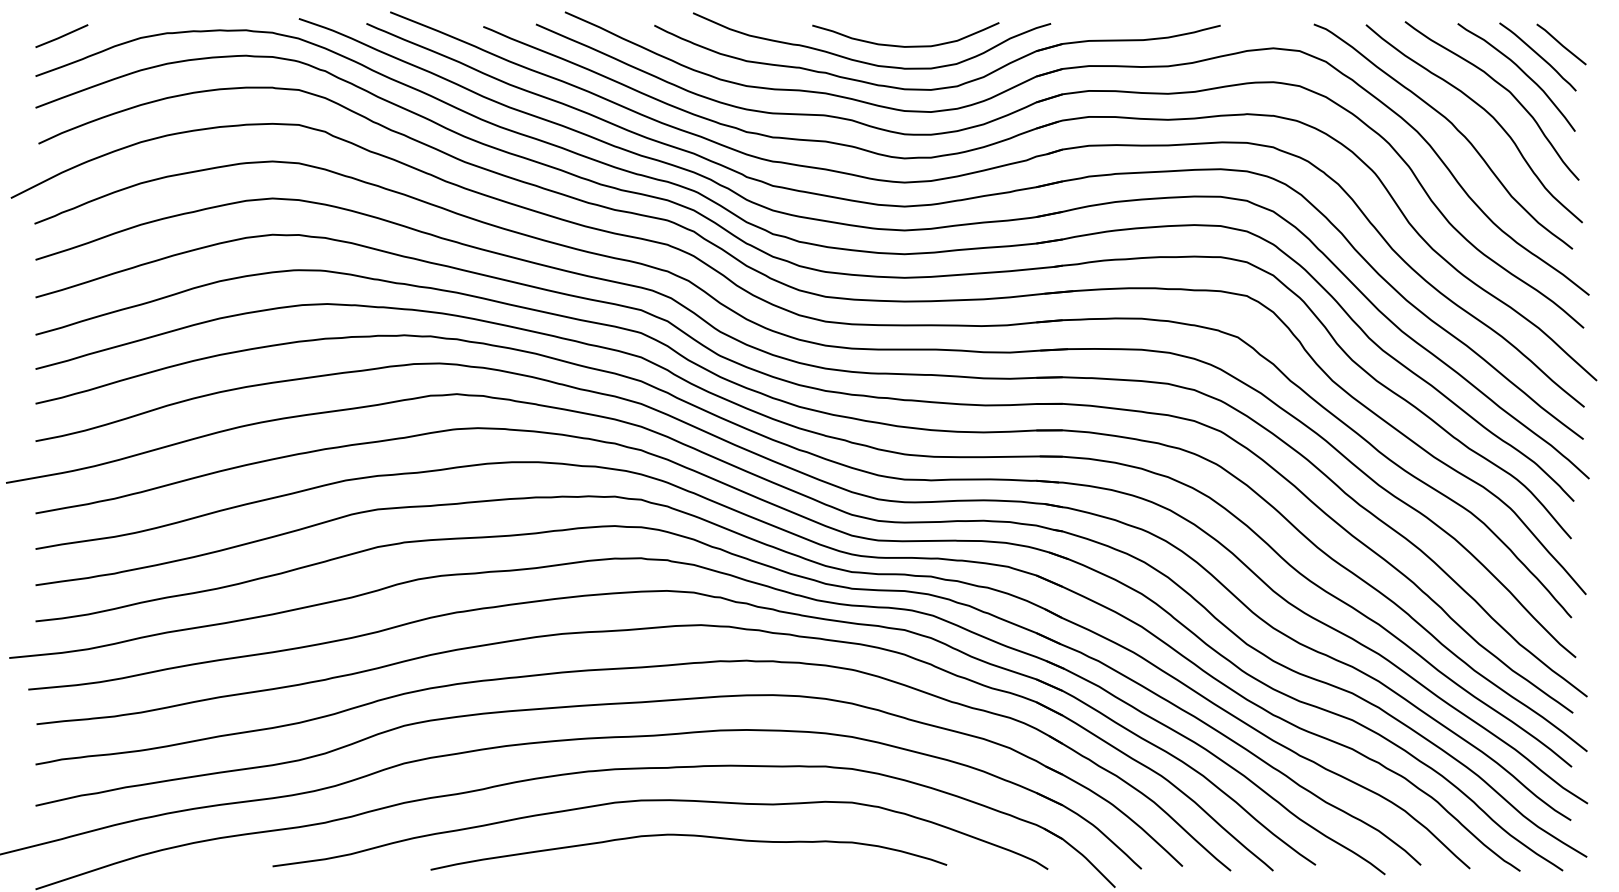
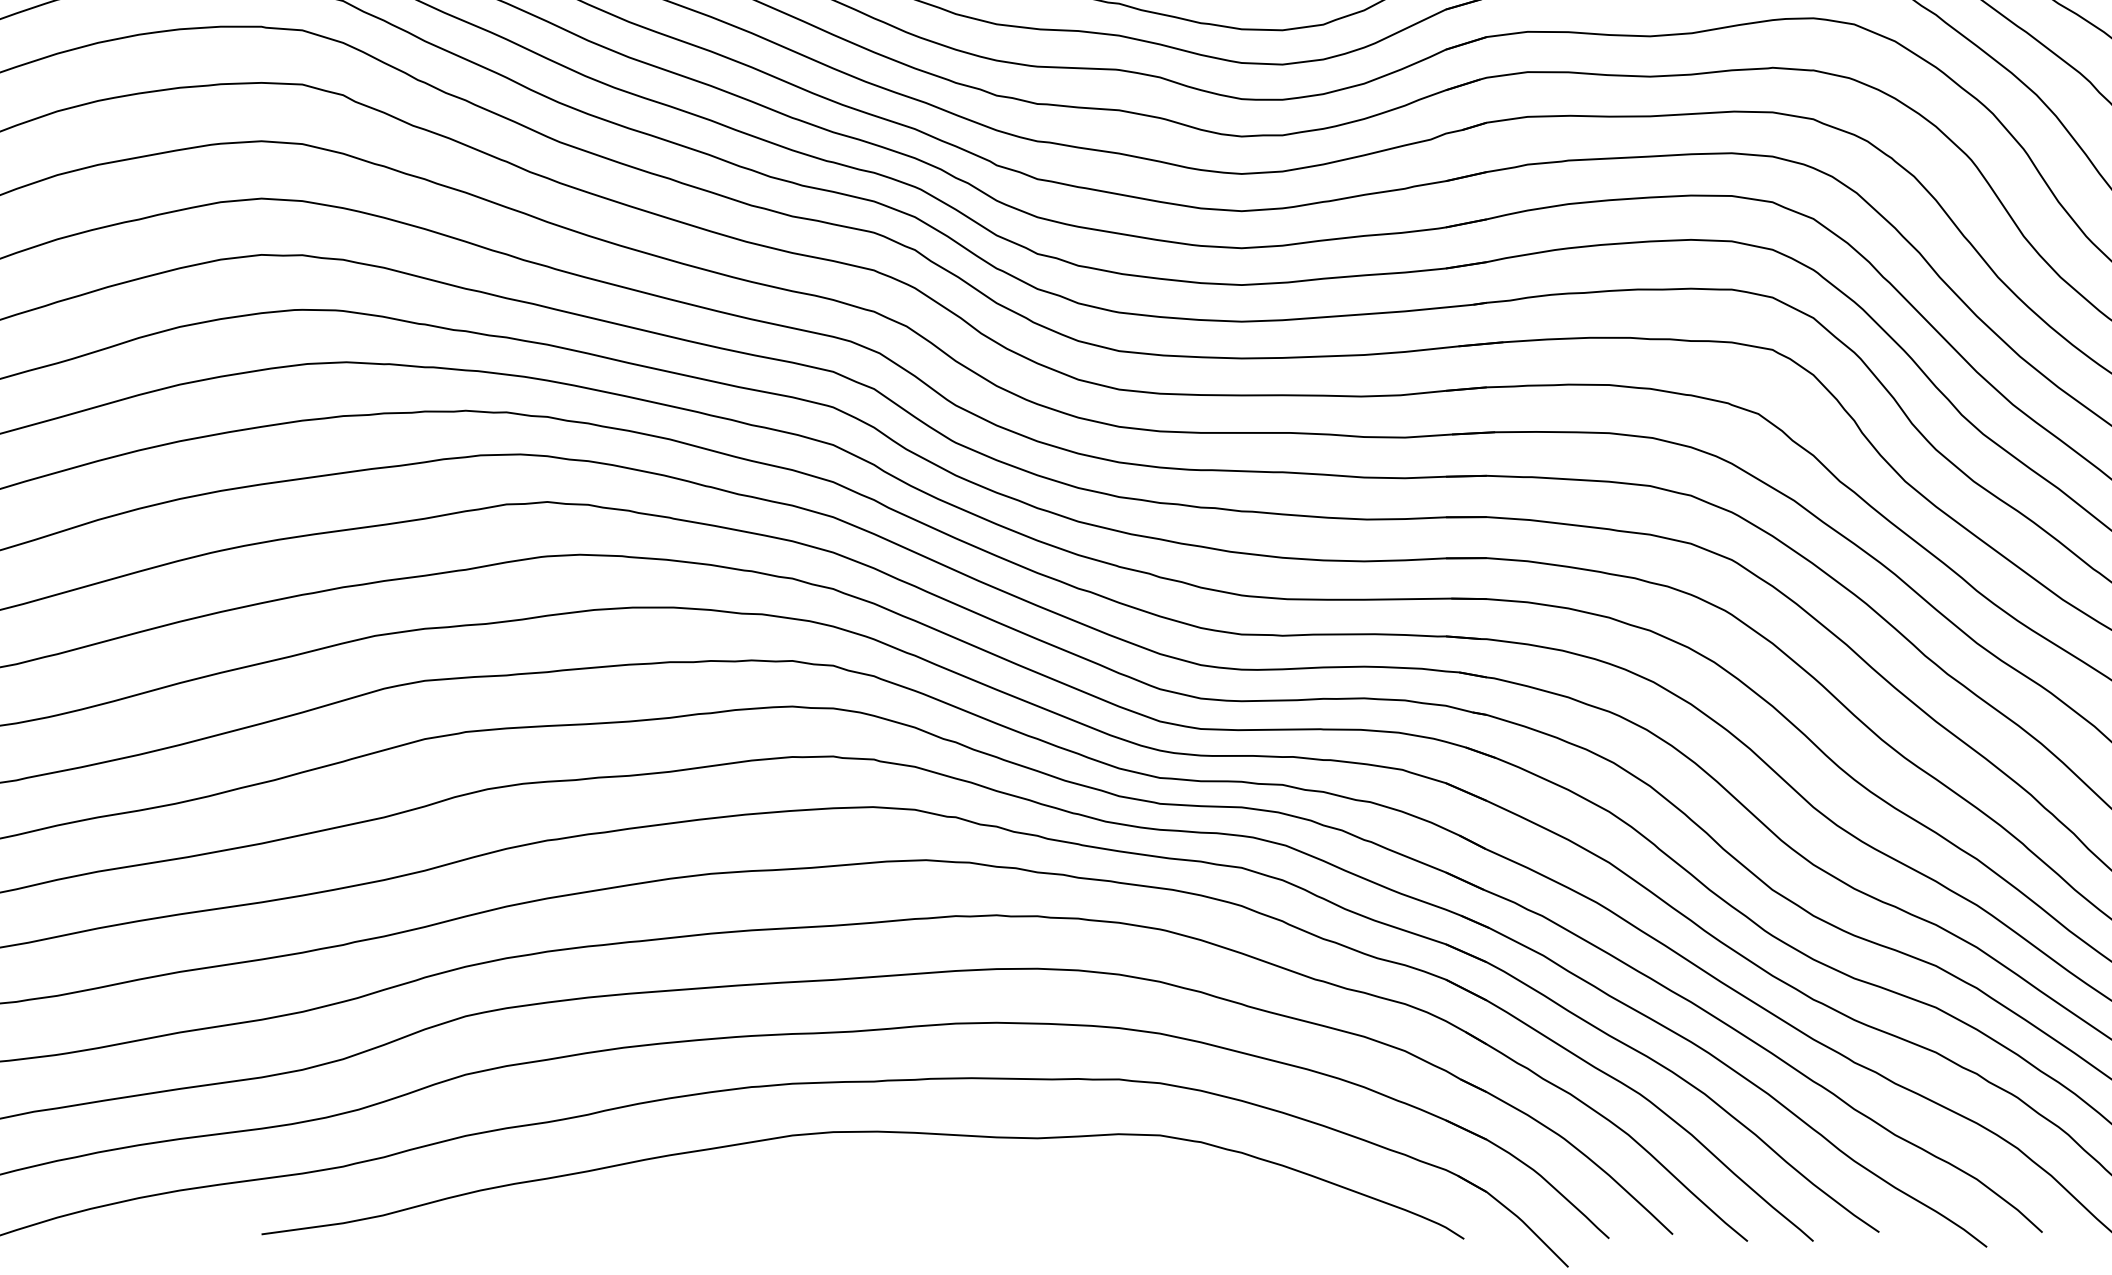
curve: (688, 836) -> (906, 1187), removed

